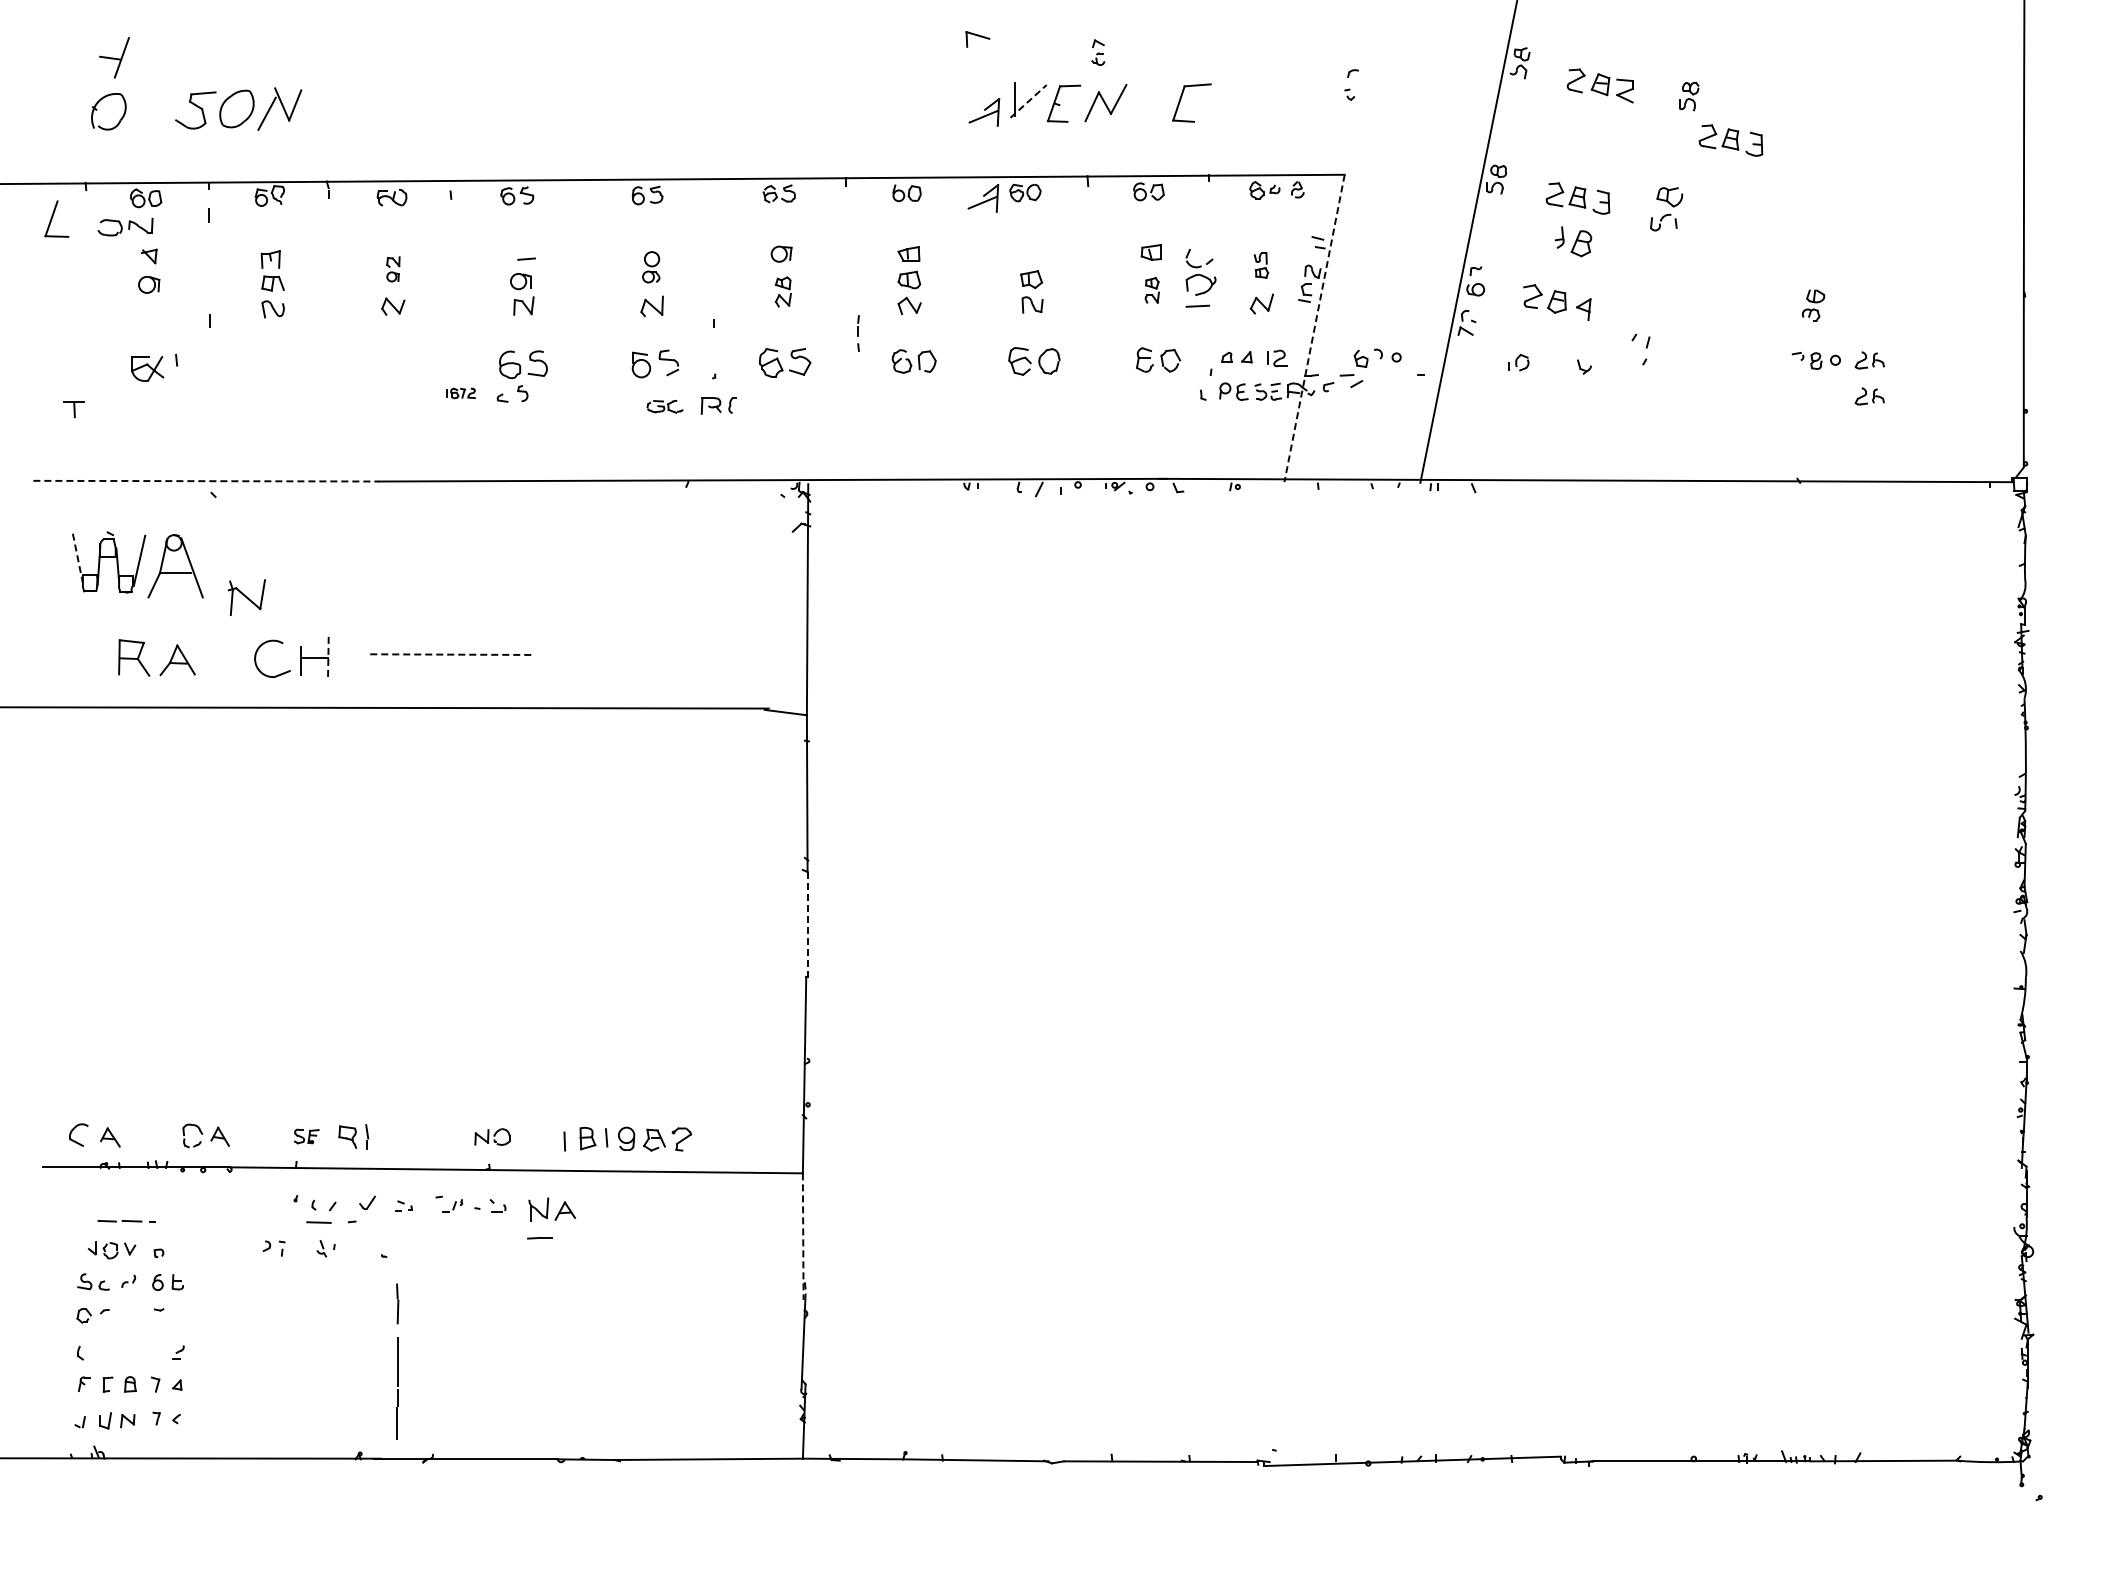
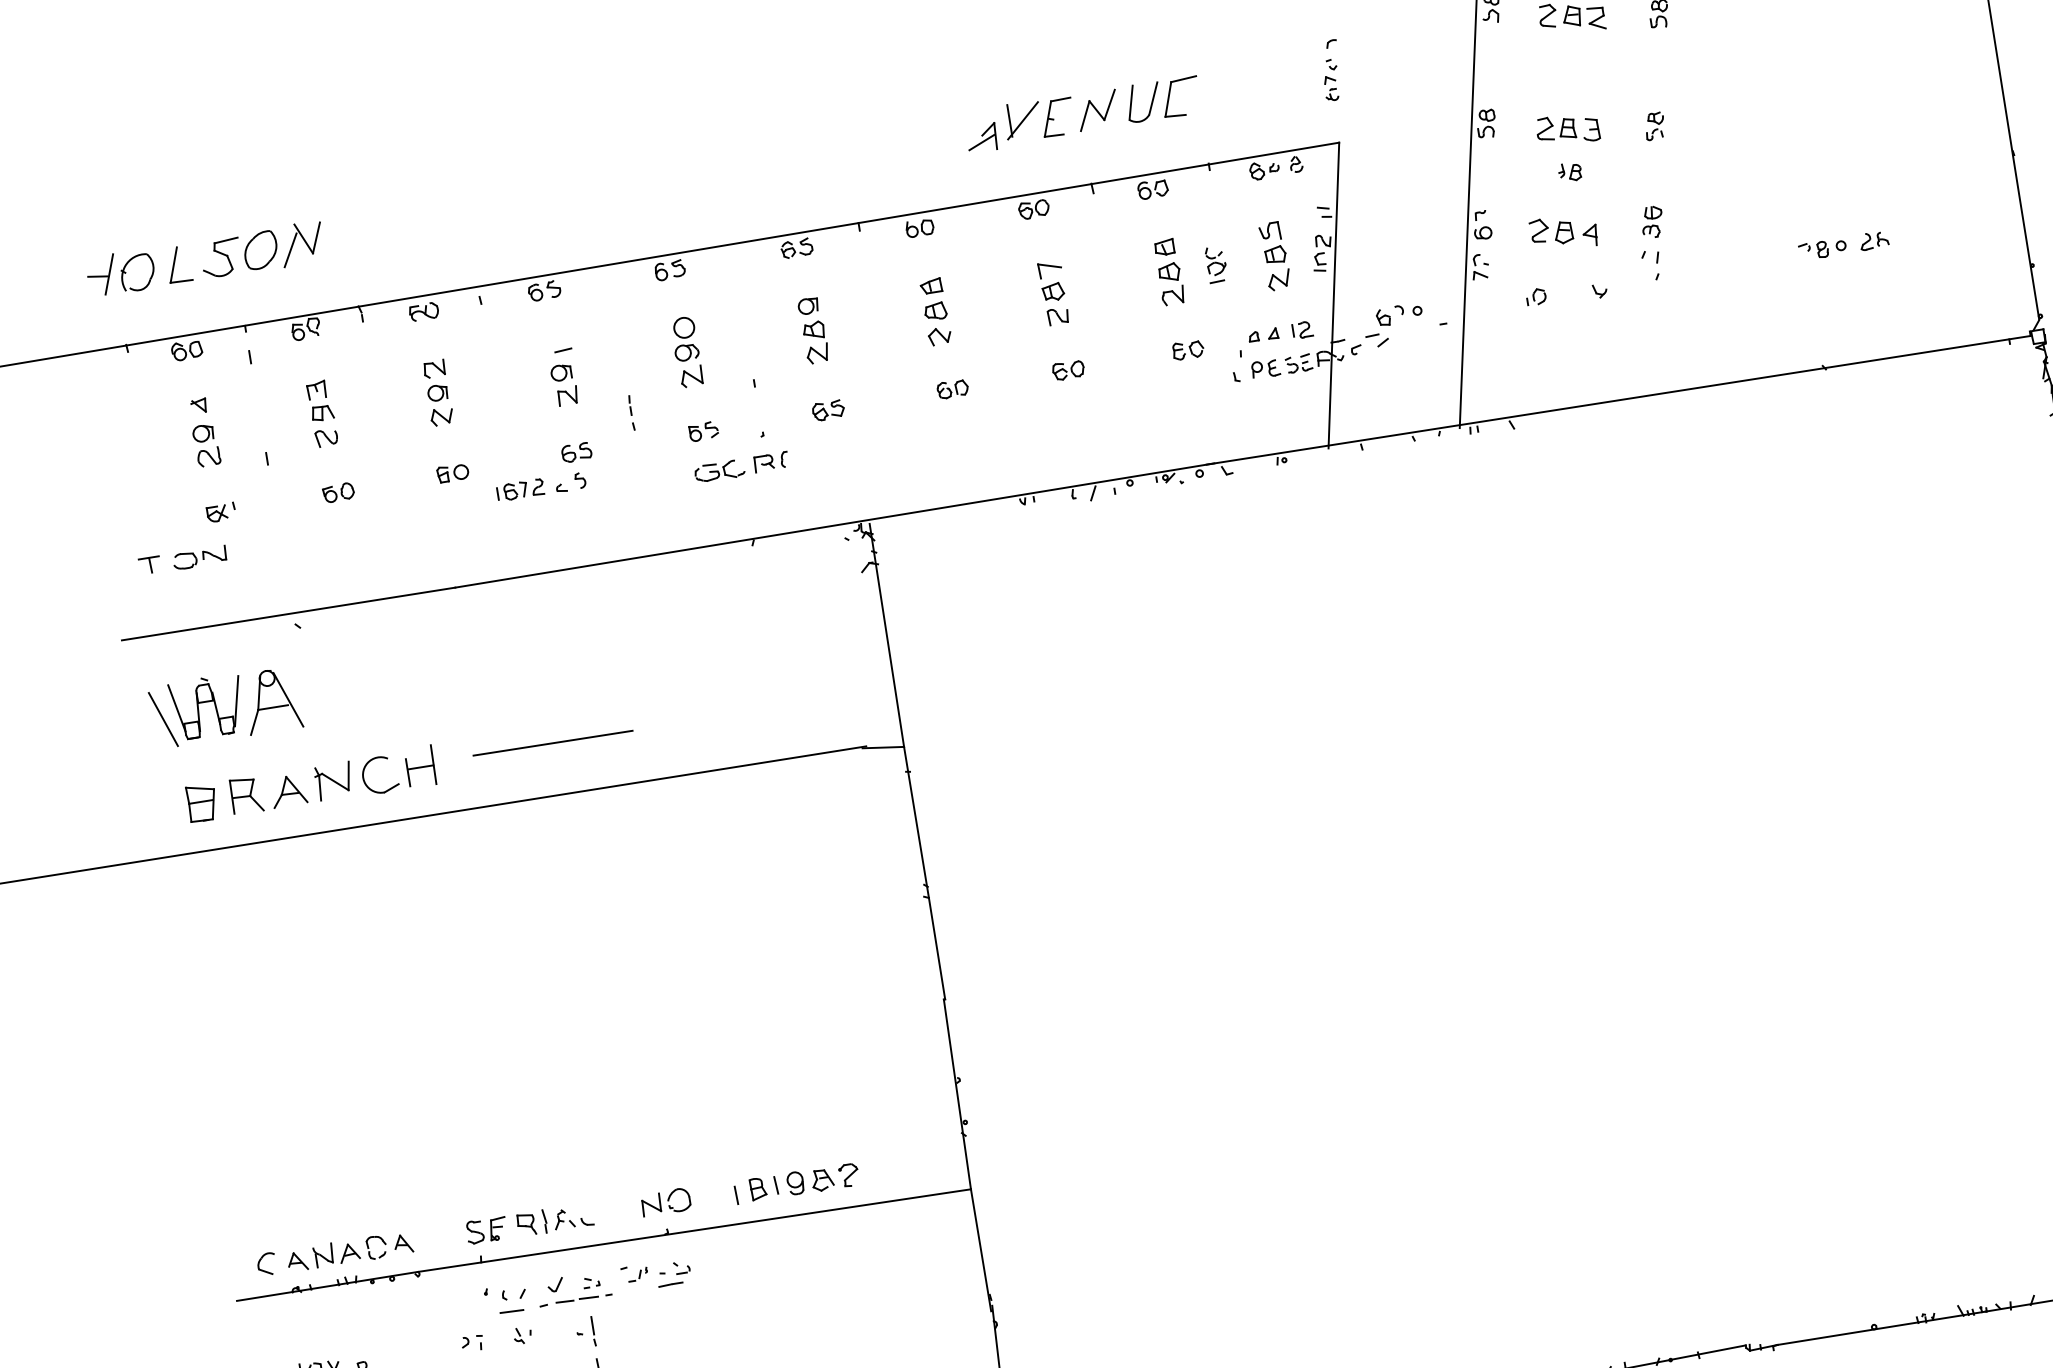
part: (977, 39) -> (1049, 269), moved
part: (1098, 52) -> (1331, 88), moved
part: (114, 57) -> (102, 275), moved
line: (1028, 101) -> (1022, 120), dashed -> solid
part: (1160, 105) -> (1150, 104), added
part: (1730, 140) -> (1705, 50), removed
part: (983, 198) -> (994, 221), removed
part: (1666, 209) -> (1654, 126), size x0.62
part: (56, 218) -> (178, 264), moved
part: (125, 226) -> (199, 557), moved
part: (1573, 242) -> (1570, 172), size x0.62
part: (1261, 265) -> (1272, 243), size x1.67
part: (650, 266) -> (683, 338), size x1.43
part: (393, 269) -> (436, 380), size x1.67
part: (1200, 277) -> (1216, 264), size x0.62
part: (1152, 290) -> (1171, 283), size x1.67
part: (783, 291) -> (816, 341), size x1.43
part: (1813, 305) -> (1652, 221), moved
part: (151, 309) -> (209, 456), added
line: (1314, 328) -> (1333, 295), dashed -> solid
line: (858, 333) -> (631, 413), moved
part: (1158, 359) -> (1188, 349), size x0.71
part: (1033, 360) -> (1067, 369), size x0.62
part: (913, 361) -> (952, 389), size x0.71
part: (784, 362) -> (827, 410), size x0.62
part: (655, 363) -> (703, 431), size x0.62
part: (394, 364) -> (452, 472), added
part: (523, 364) -> (576, 452), size x0.62
part: (276, 366) -> (338, 492), added
part: (154, 367) -> (221, 512), size x0.62
part: (460, 393) -> (520, 490), size x1.67
part: (1869, 396) -> (1879, 275), removed
part: (664, 406) -> (719, 471), size x1.43
line: (206, 481) -> (288, 614), dashed -> solid
line: (78, 559) -> (177, 709), dashed -> solid
line: (62, 567) -> (163, 719), added
part: (246, 597) -> (333, 781), moved
line: (453, 654) -> (553, 742), dashed -> solid
line: (328, 657) -> (433, 765), dashed -> solid
part: (88, 658) -> (202, 803), added
line: (807, 924) -> (936, 948), dashed -> solid
part: (306, 1136) -> (486, 1230), size x1.67
part: (492, 1136) -> (665, 1201), size x1.43
part: (395, 1137) -> (572, 1217), added
part: (551, 1209) -> (336, 1253), moved
line: (126, 1221) -> (583, 1298), moved
line: (803, 1237) -> (981, 1251), dashed -> solid
line: (539, 1238) -> (670, 1285), moved
part: (397, 1255) -> (592, 1331), added

